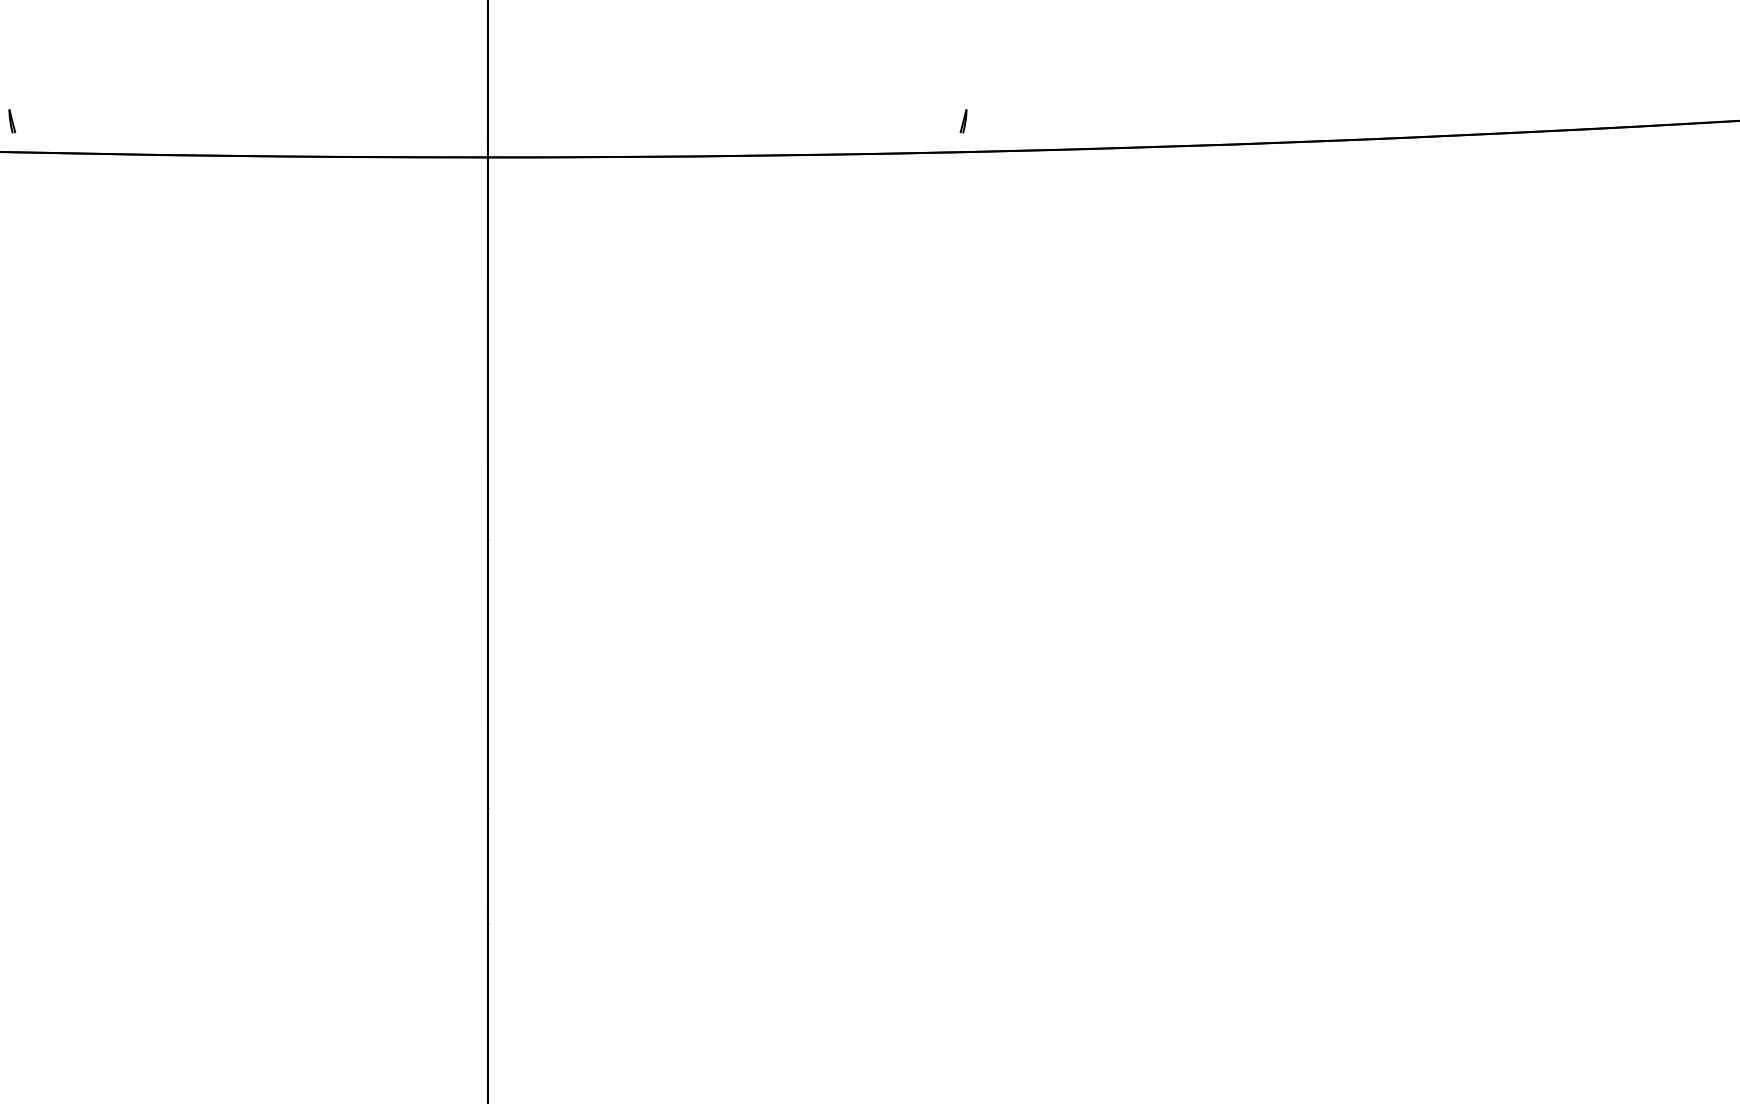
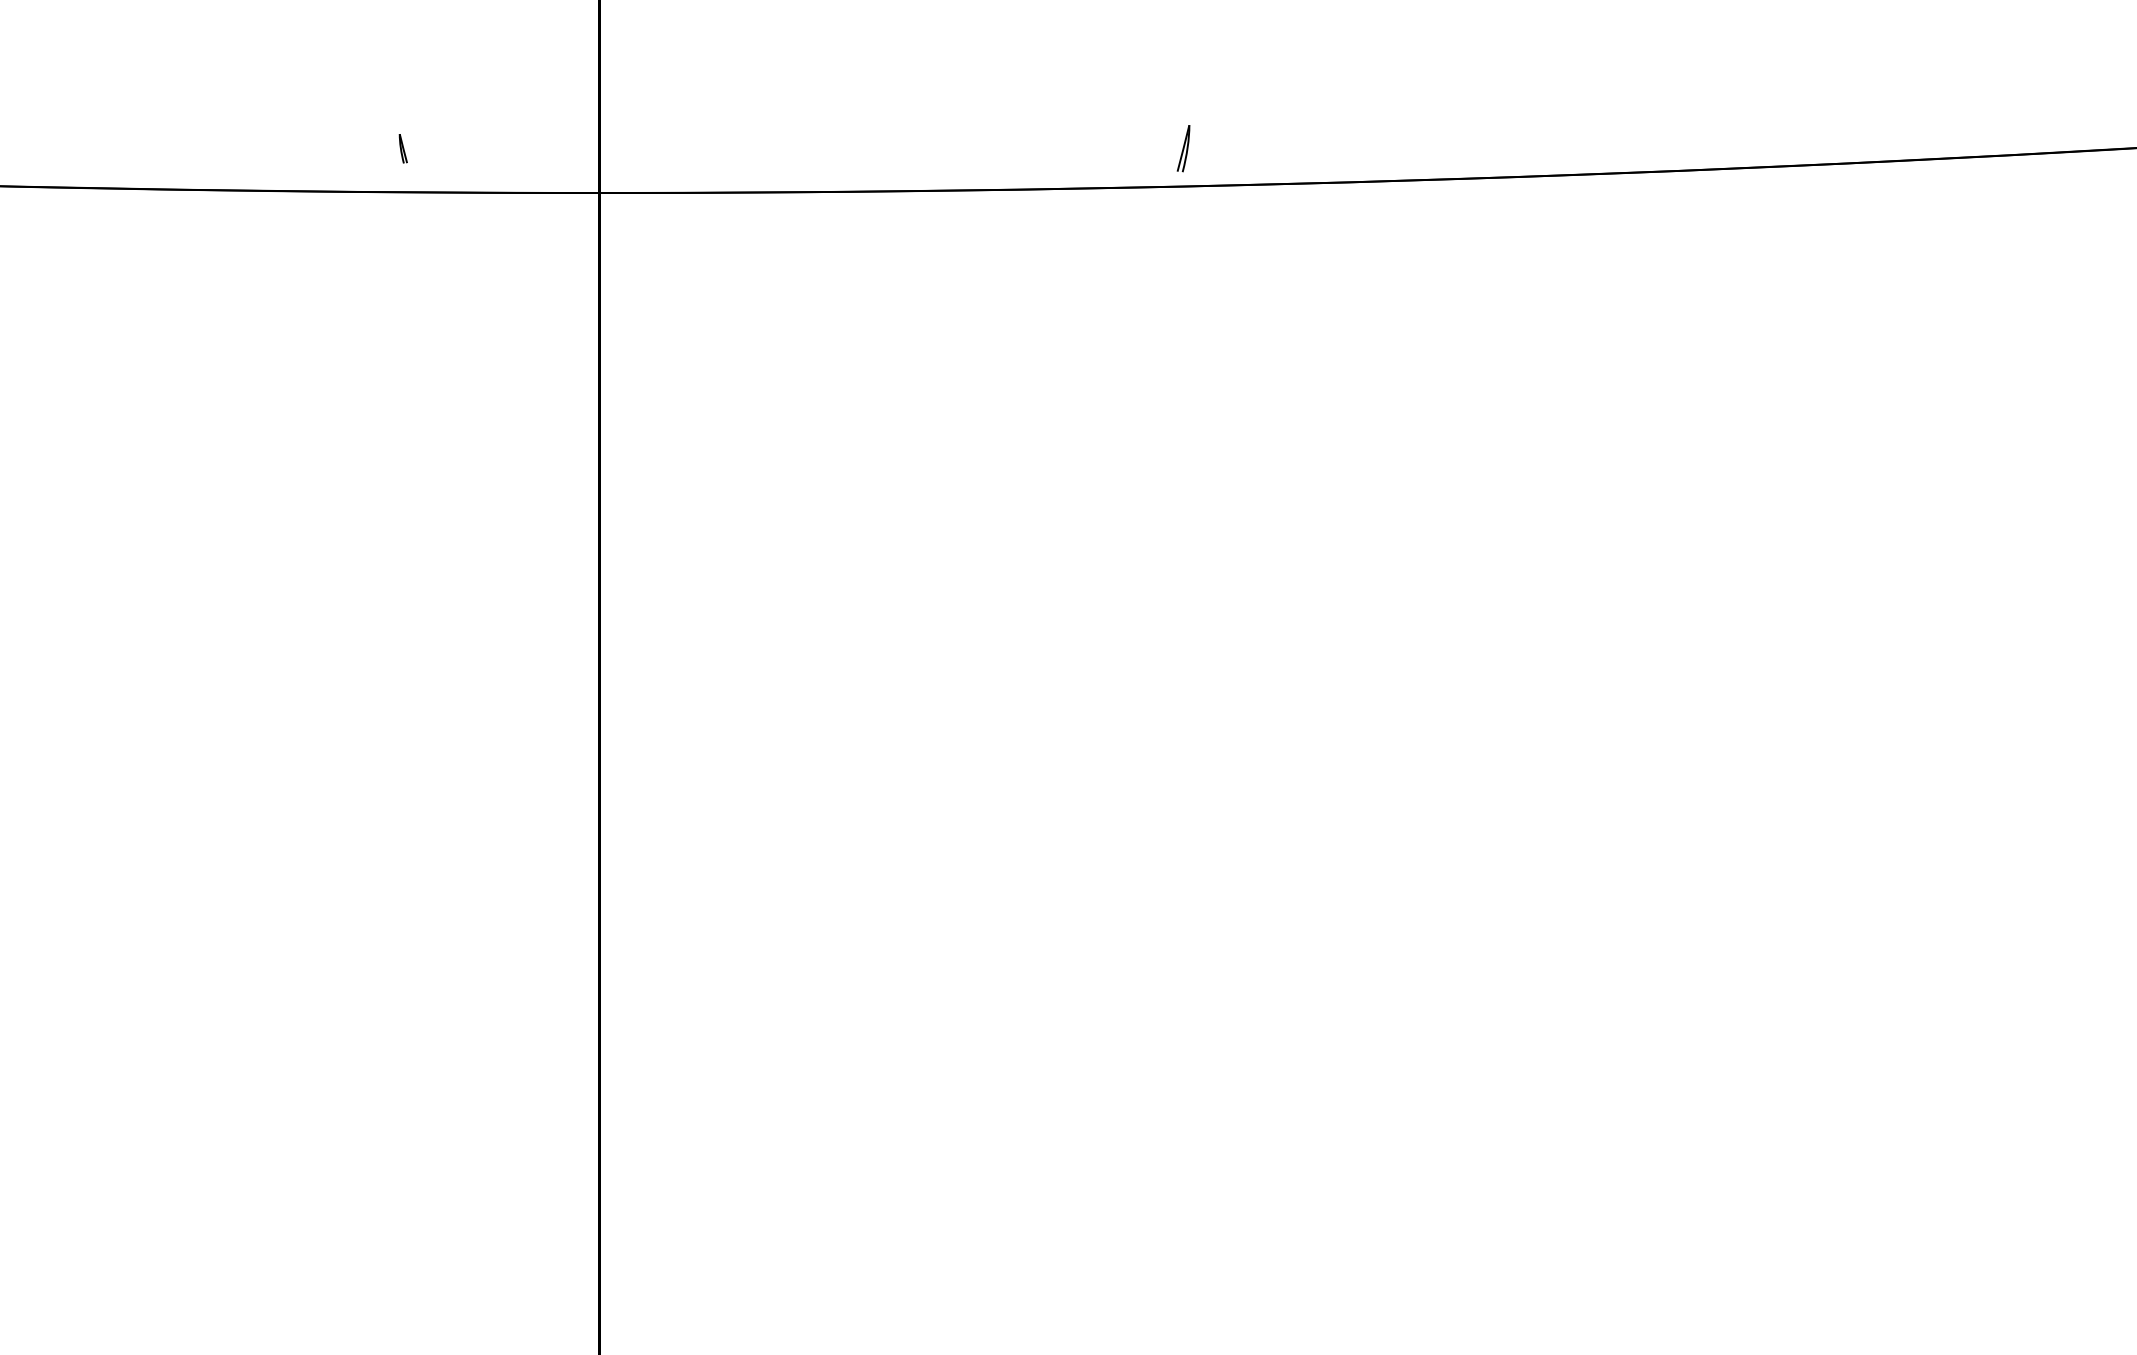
part: (11, 121) -> (402, 148), moved
part: (962, 121) -> (1182, 148), size x1.6

